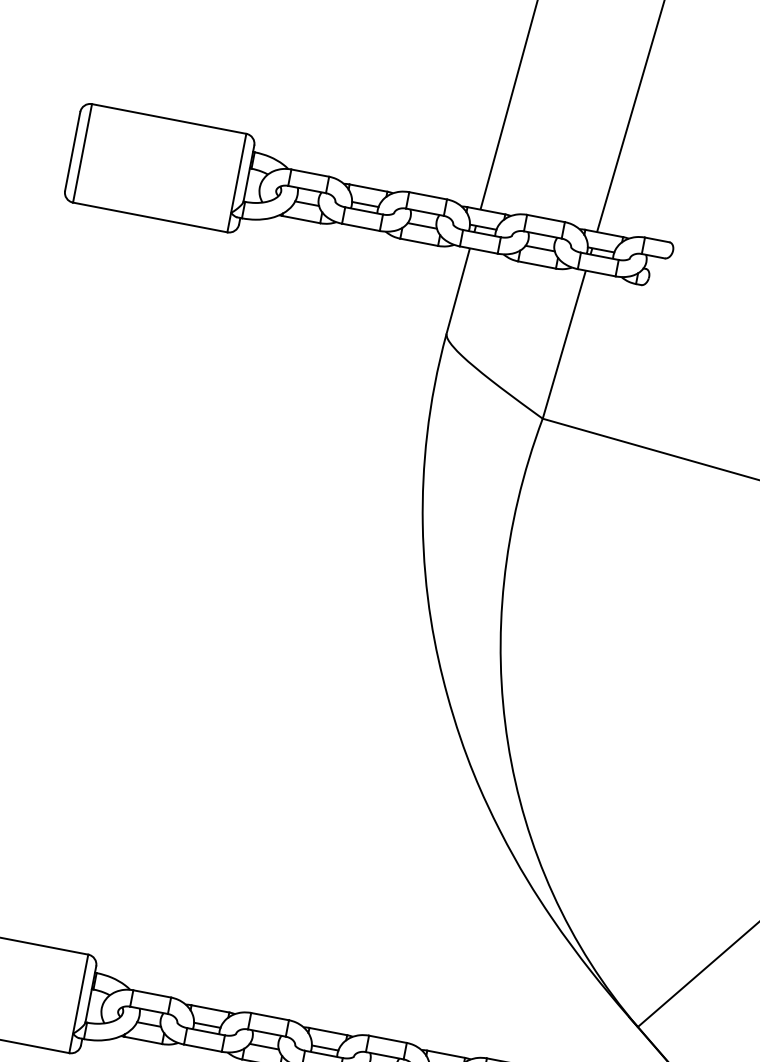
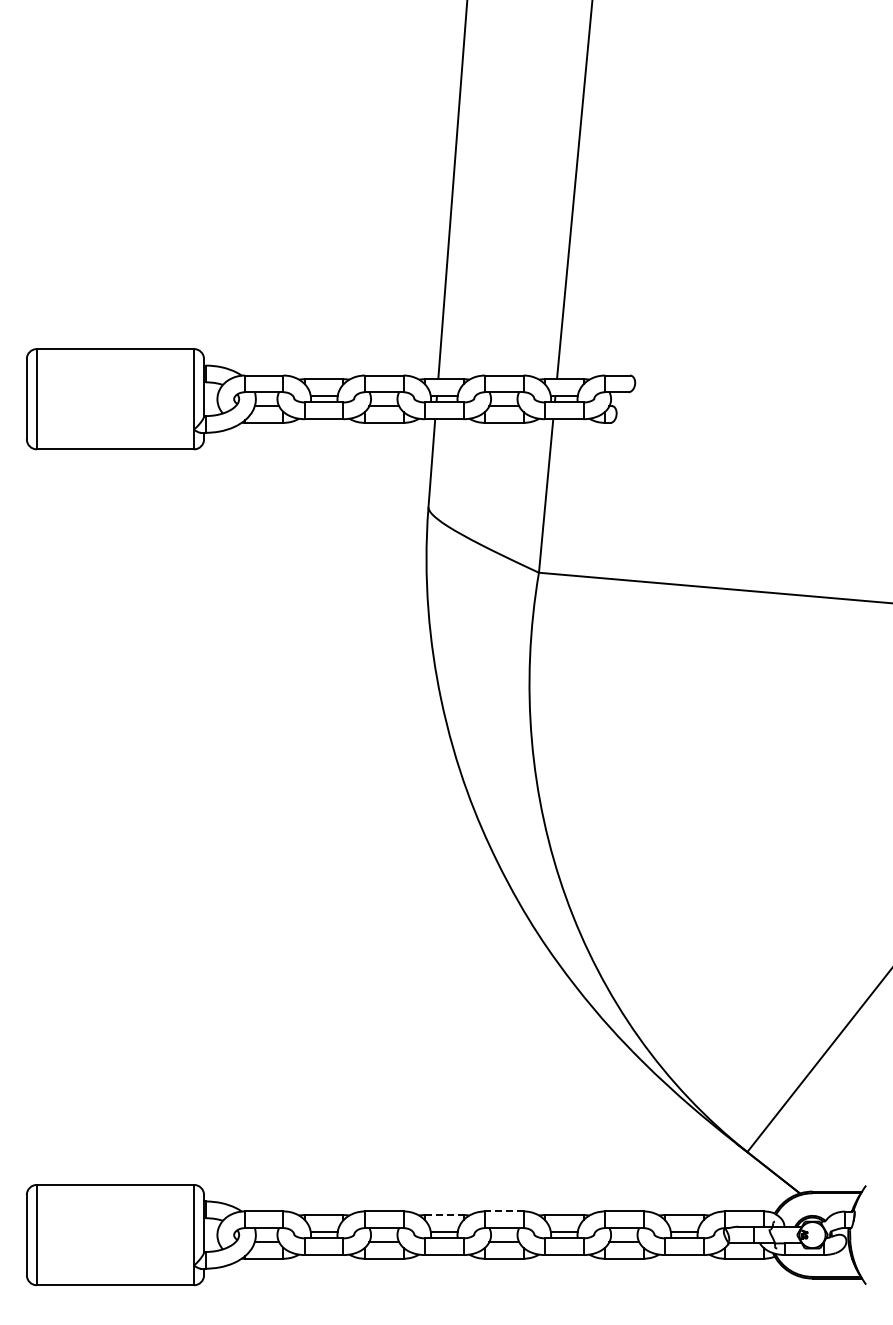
line: (328, 1032) -> (444, 1215), solid -> dashed
line: (387, 1039) -> (503, 1211), solid -> dashed

